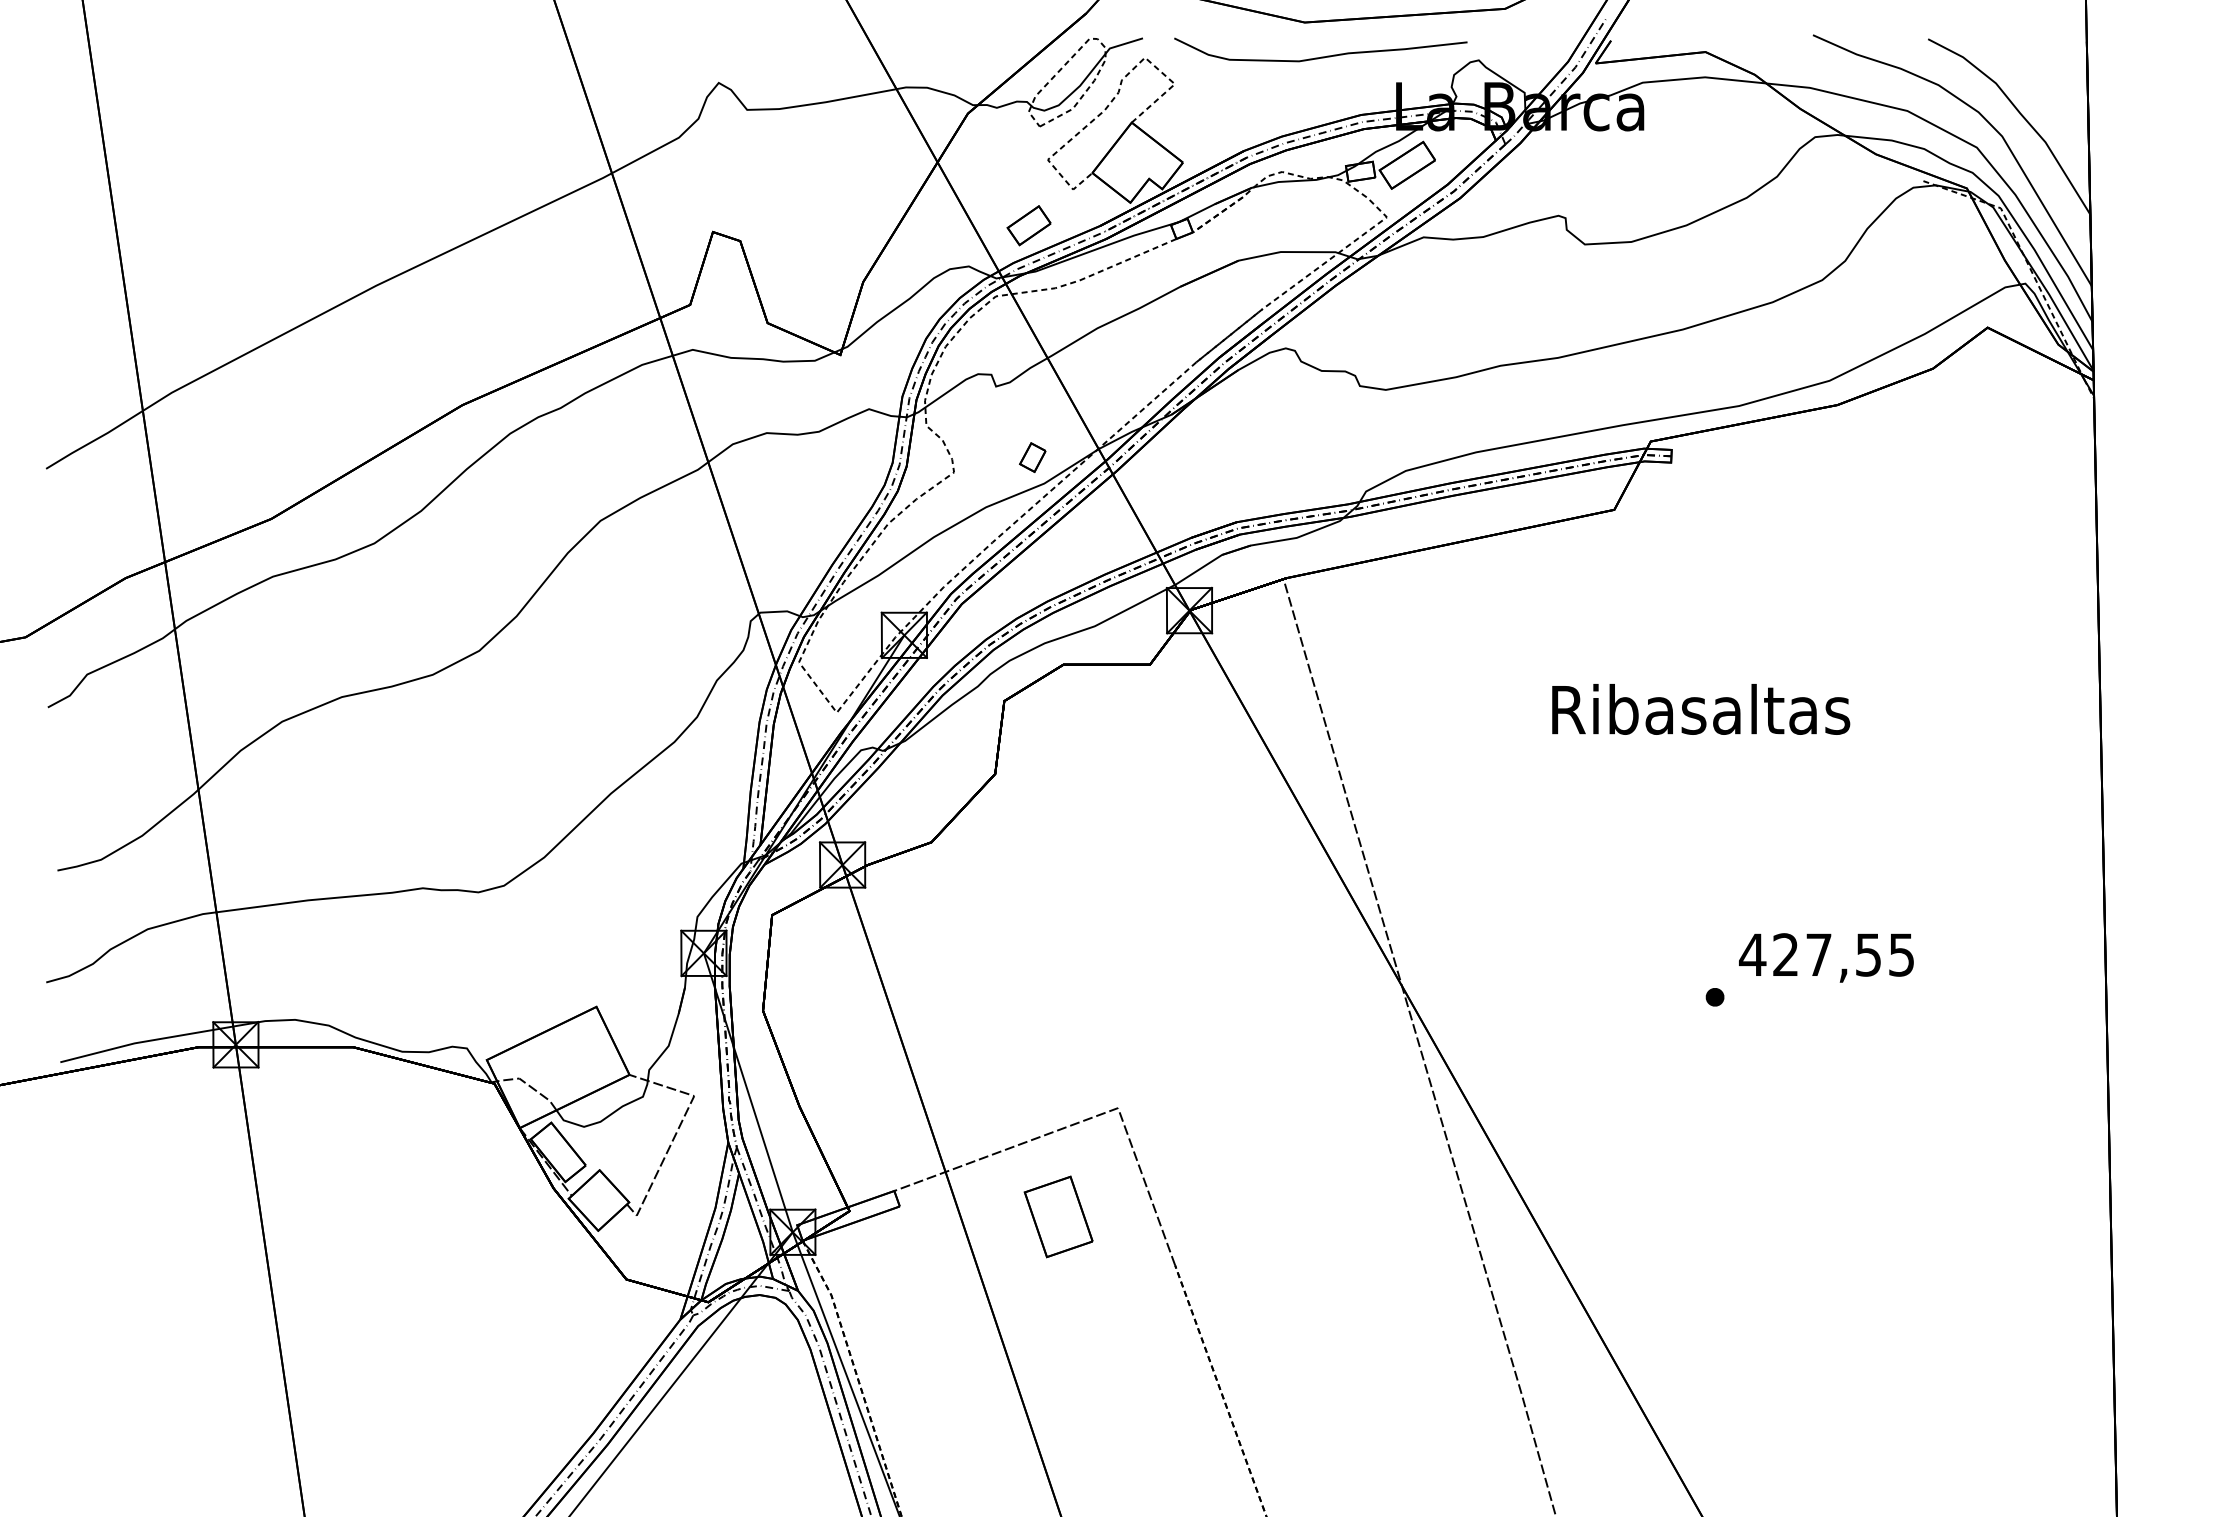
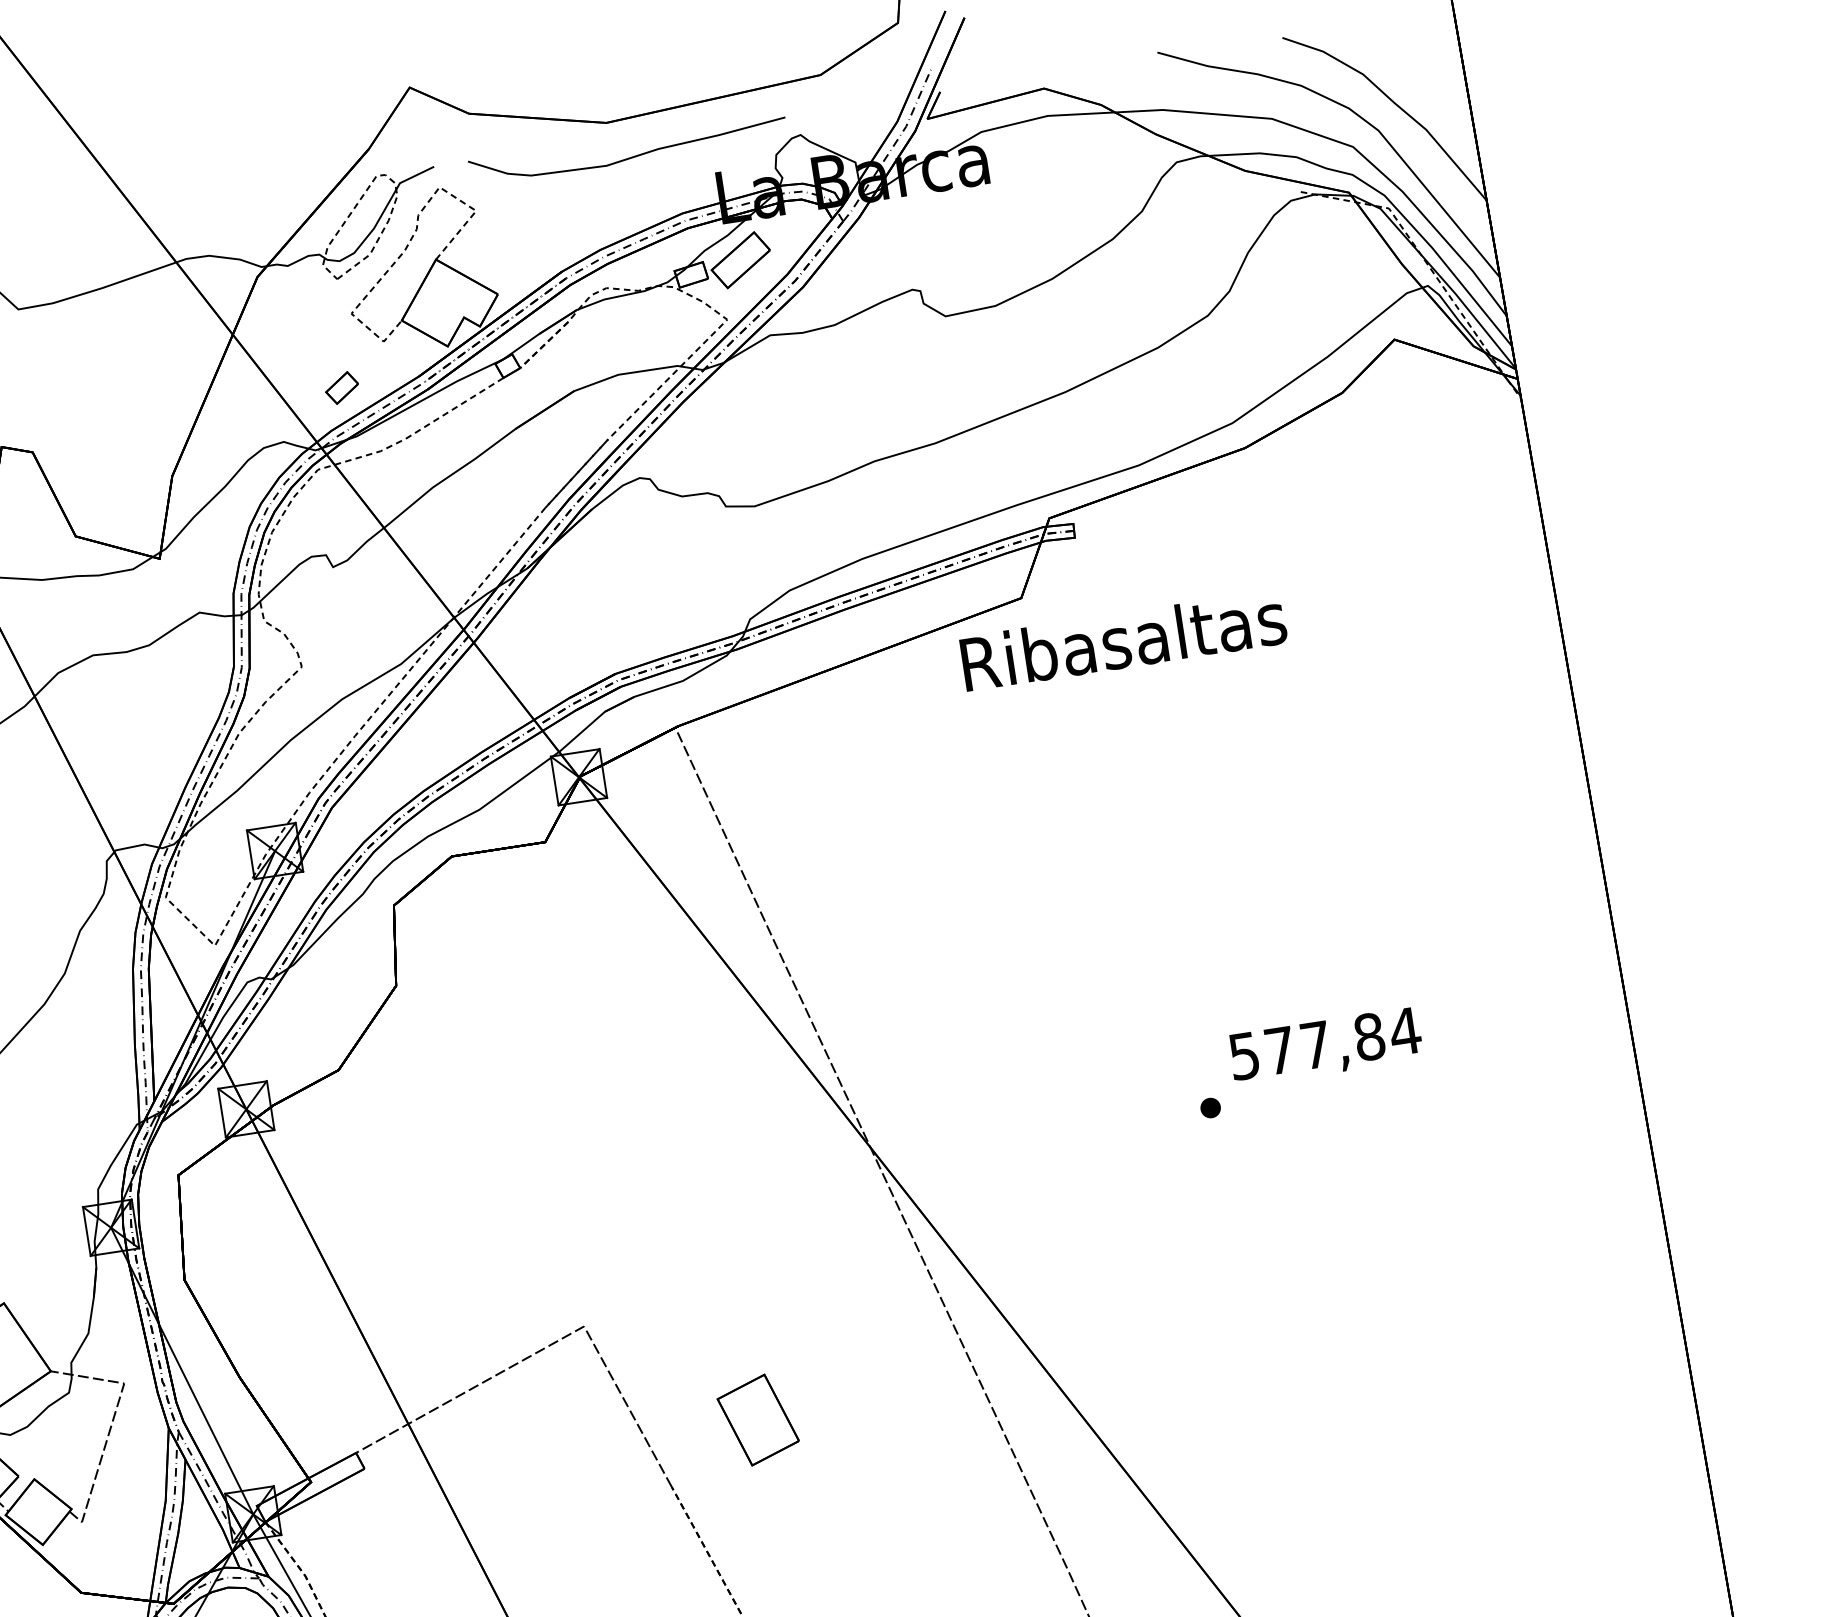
part: (1028, 225) -> (341, 387), size x0.7
part: (1032, 457) -> (384, 637), removed
text: (1701, 709) -> (1124, 640), moved
text: (1827, 954) -> (1325, 1043), 427,55 -> 577,84
part: (1058, 1216) -> (758, 1419), moved

